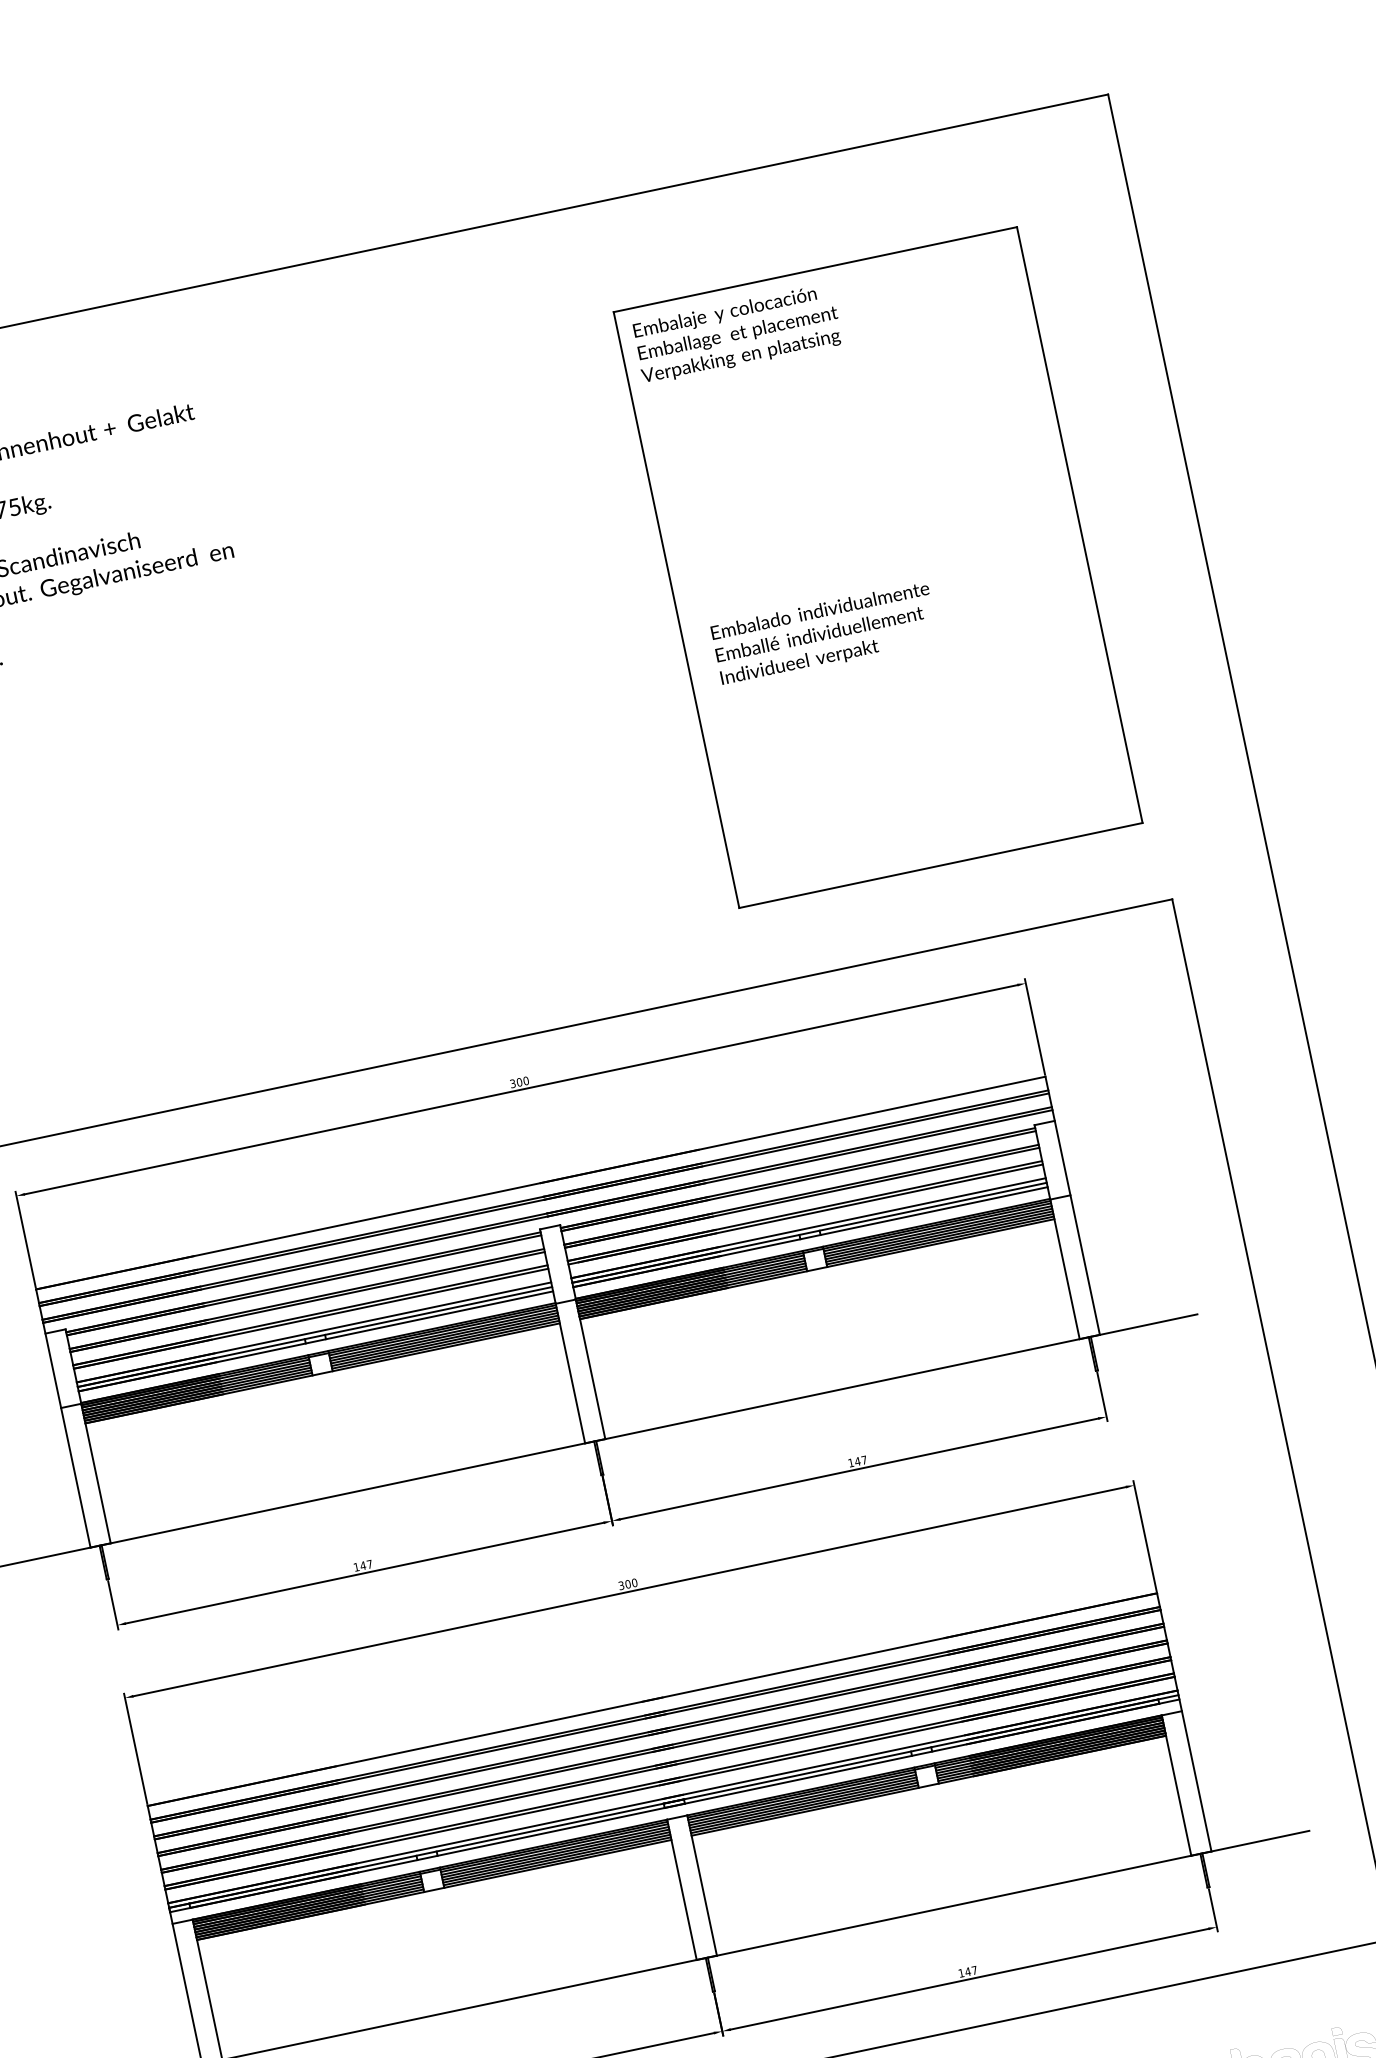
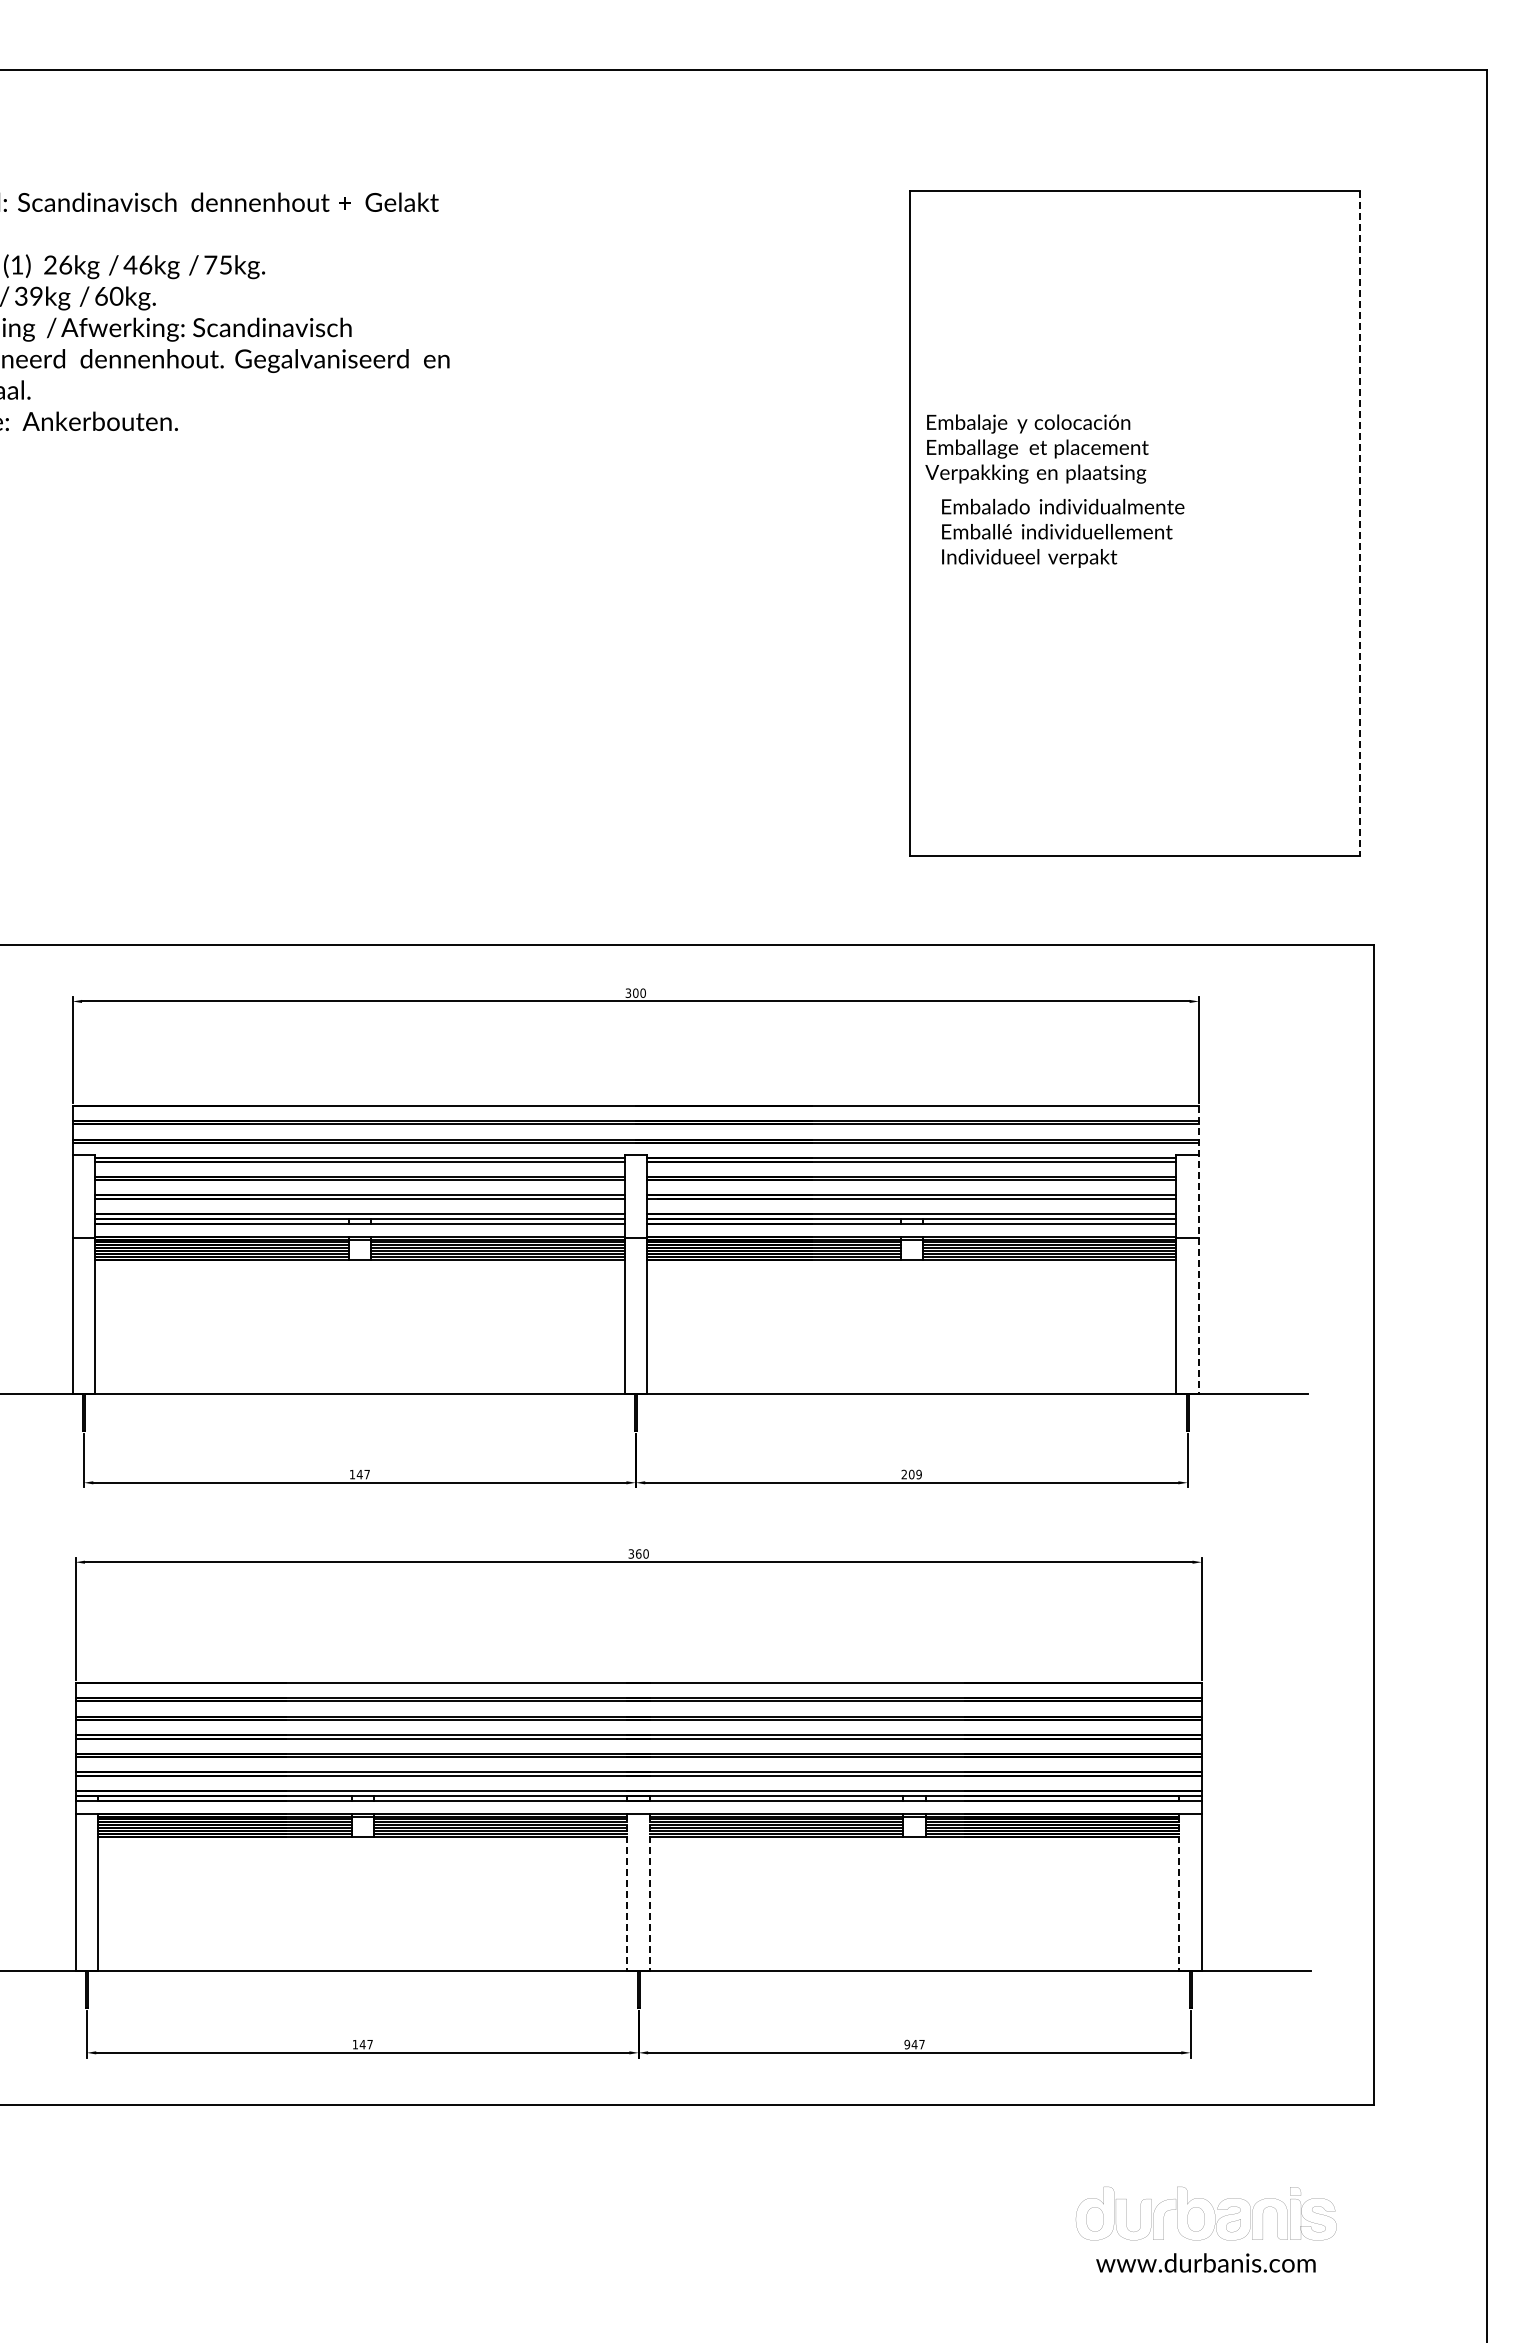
text: (736, 333) -> (1036, 448), moved
line: (1079, 525) -> (1359, 524), solid -> dashed
text: (825, 634) -> (1063, 533), moved
line: (1072, 1206) -> (1198, 1250), solid -> dashed
text: (857, 1461) -> (911, 1474), 147 -> 209
text: (627, 1583) -> (638, 1553), 300 -> 360
line: (1176, 1786) -> (1179, 1893), solid -> dashed
line: (701, 1886) -> (649, 1893), solid -> dashed
line: (682, 1890) -> (627, 1893), solid -> dashed
text: (961, 1973) -> (907, 2044), 147 -> 947

